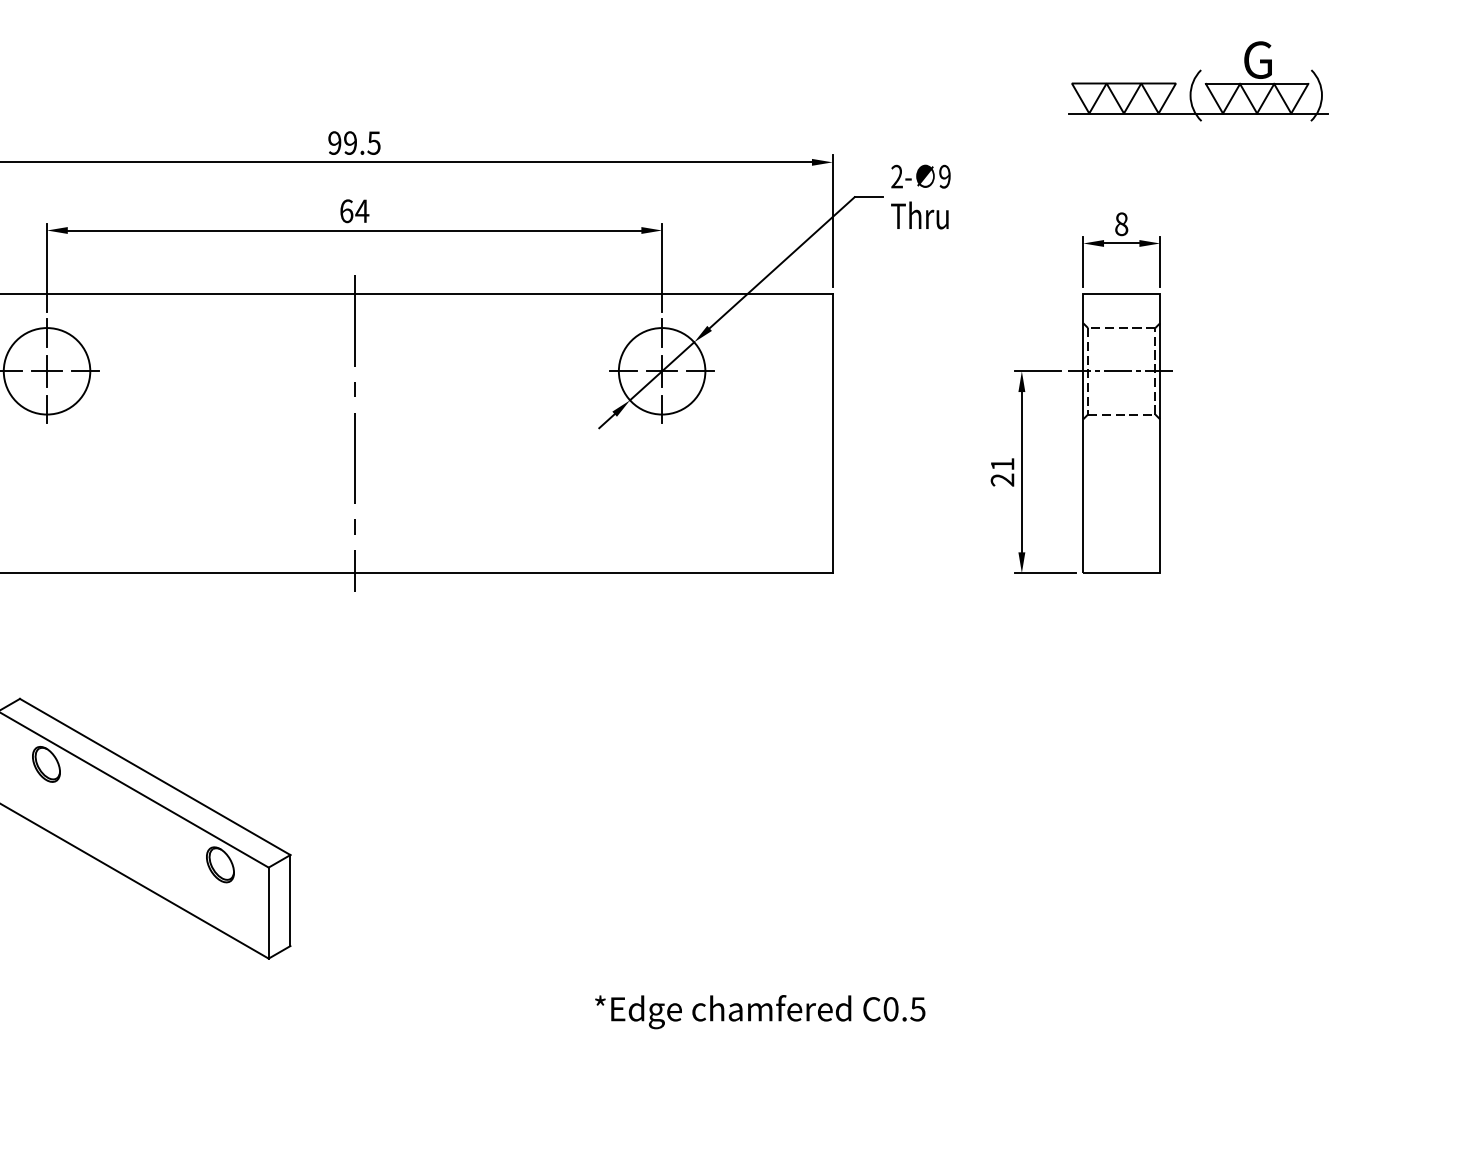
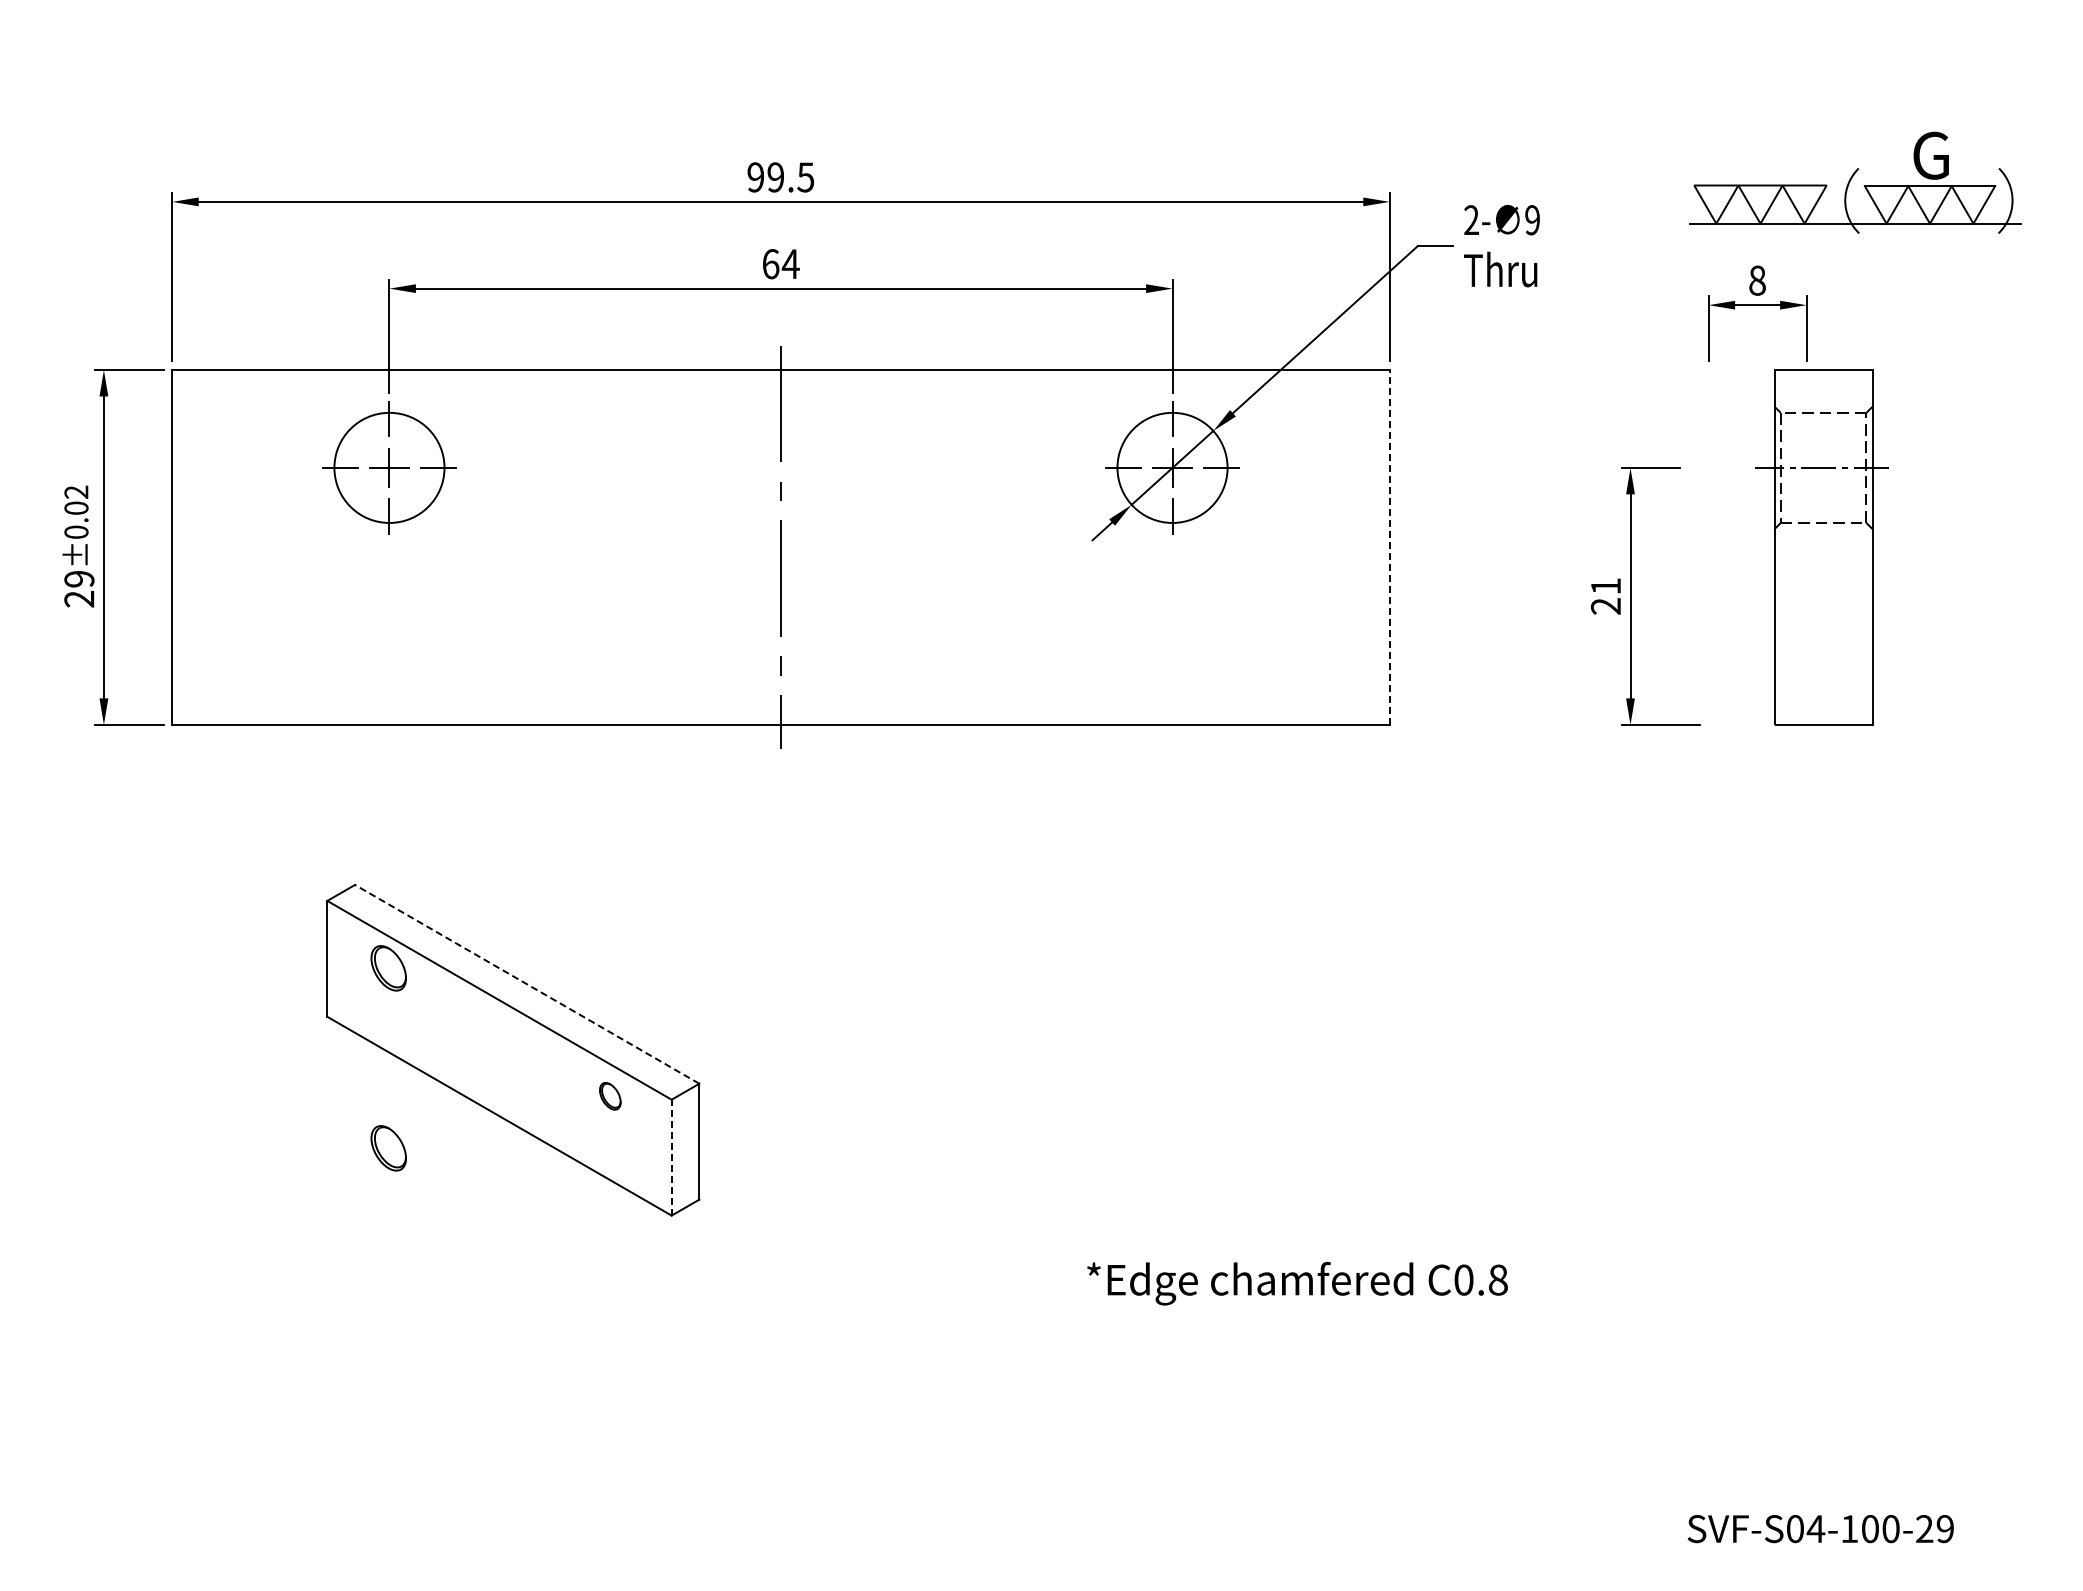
part: (1198, 81) -> (1855, 182), moved
line: (832, 433) -> (1389, 546), solid -> dashed
part: (1120, 433) -> (1821, 547), moved
line: (155, 777) -> (527, 984), solid -> dashed
part: (220, 865) -> (610, 1096), size x0.6
part: (46, 905) -> (388, 1148), added
line: (268, 912) -> (671, 1157), solid -> dashed
text: (917, 1008) -> (1497, 1279), C0.5 -> C0.8

